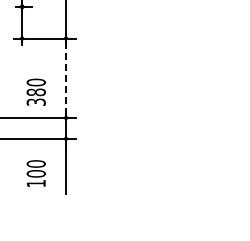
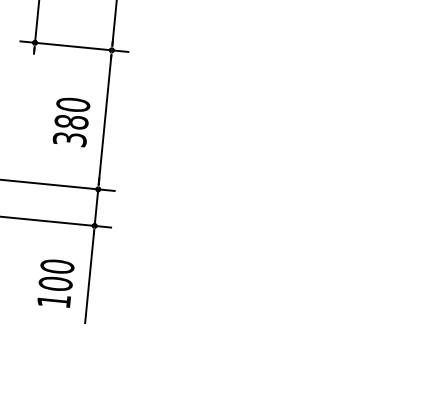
line: (66, 78) -> (105, 120), dashed -> solid
text: (35, 91) -> (70, 120), moved
text: (35, 173) -> (54, 283), moved

